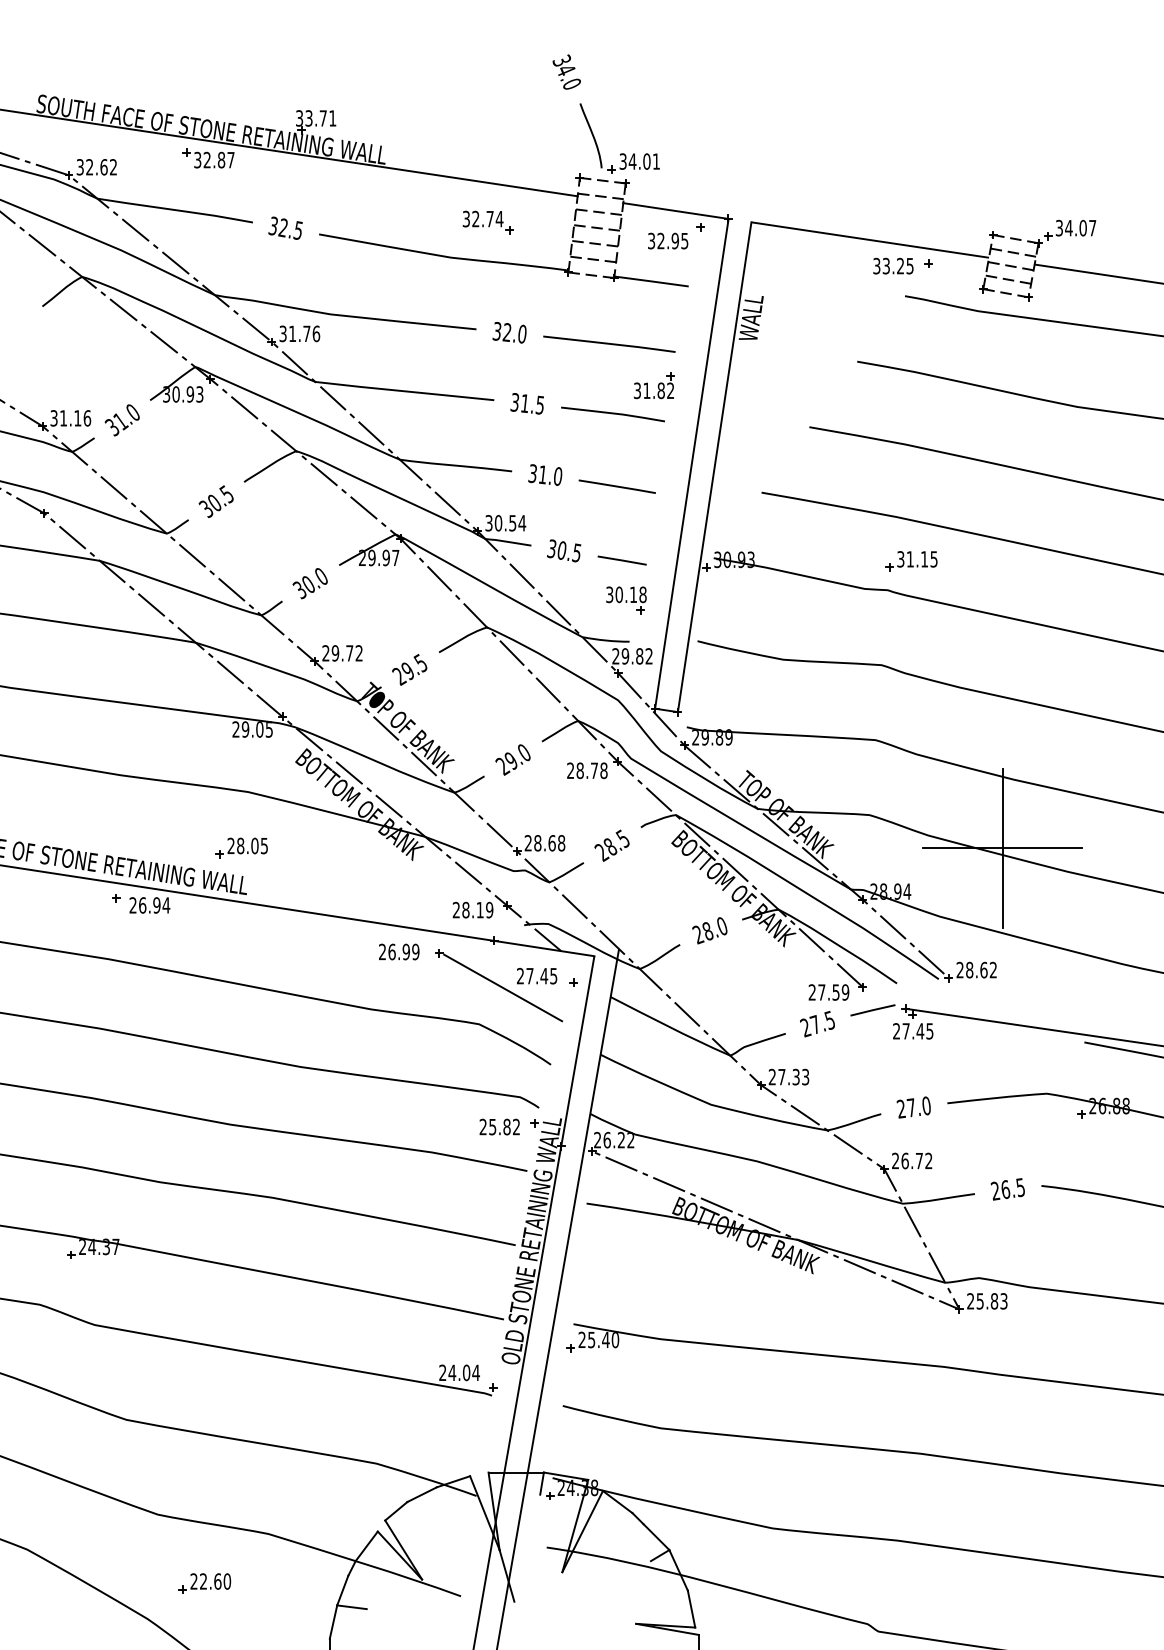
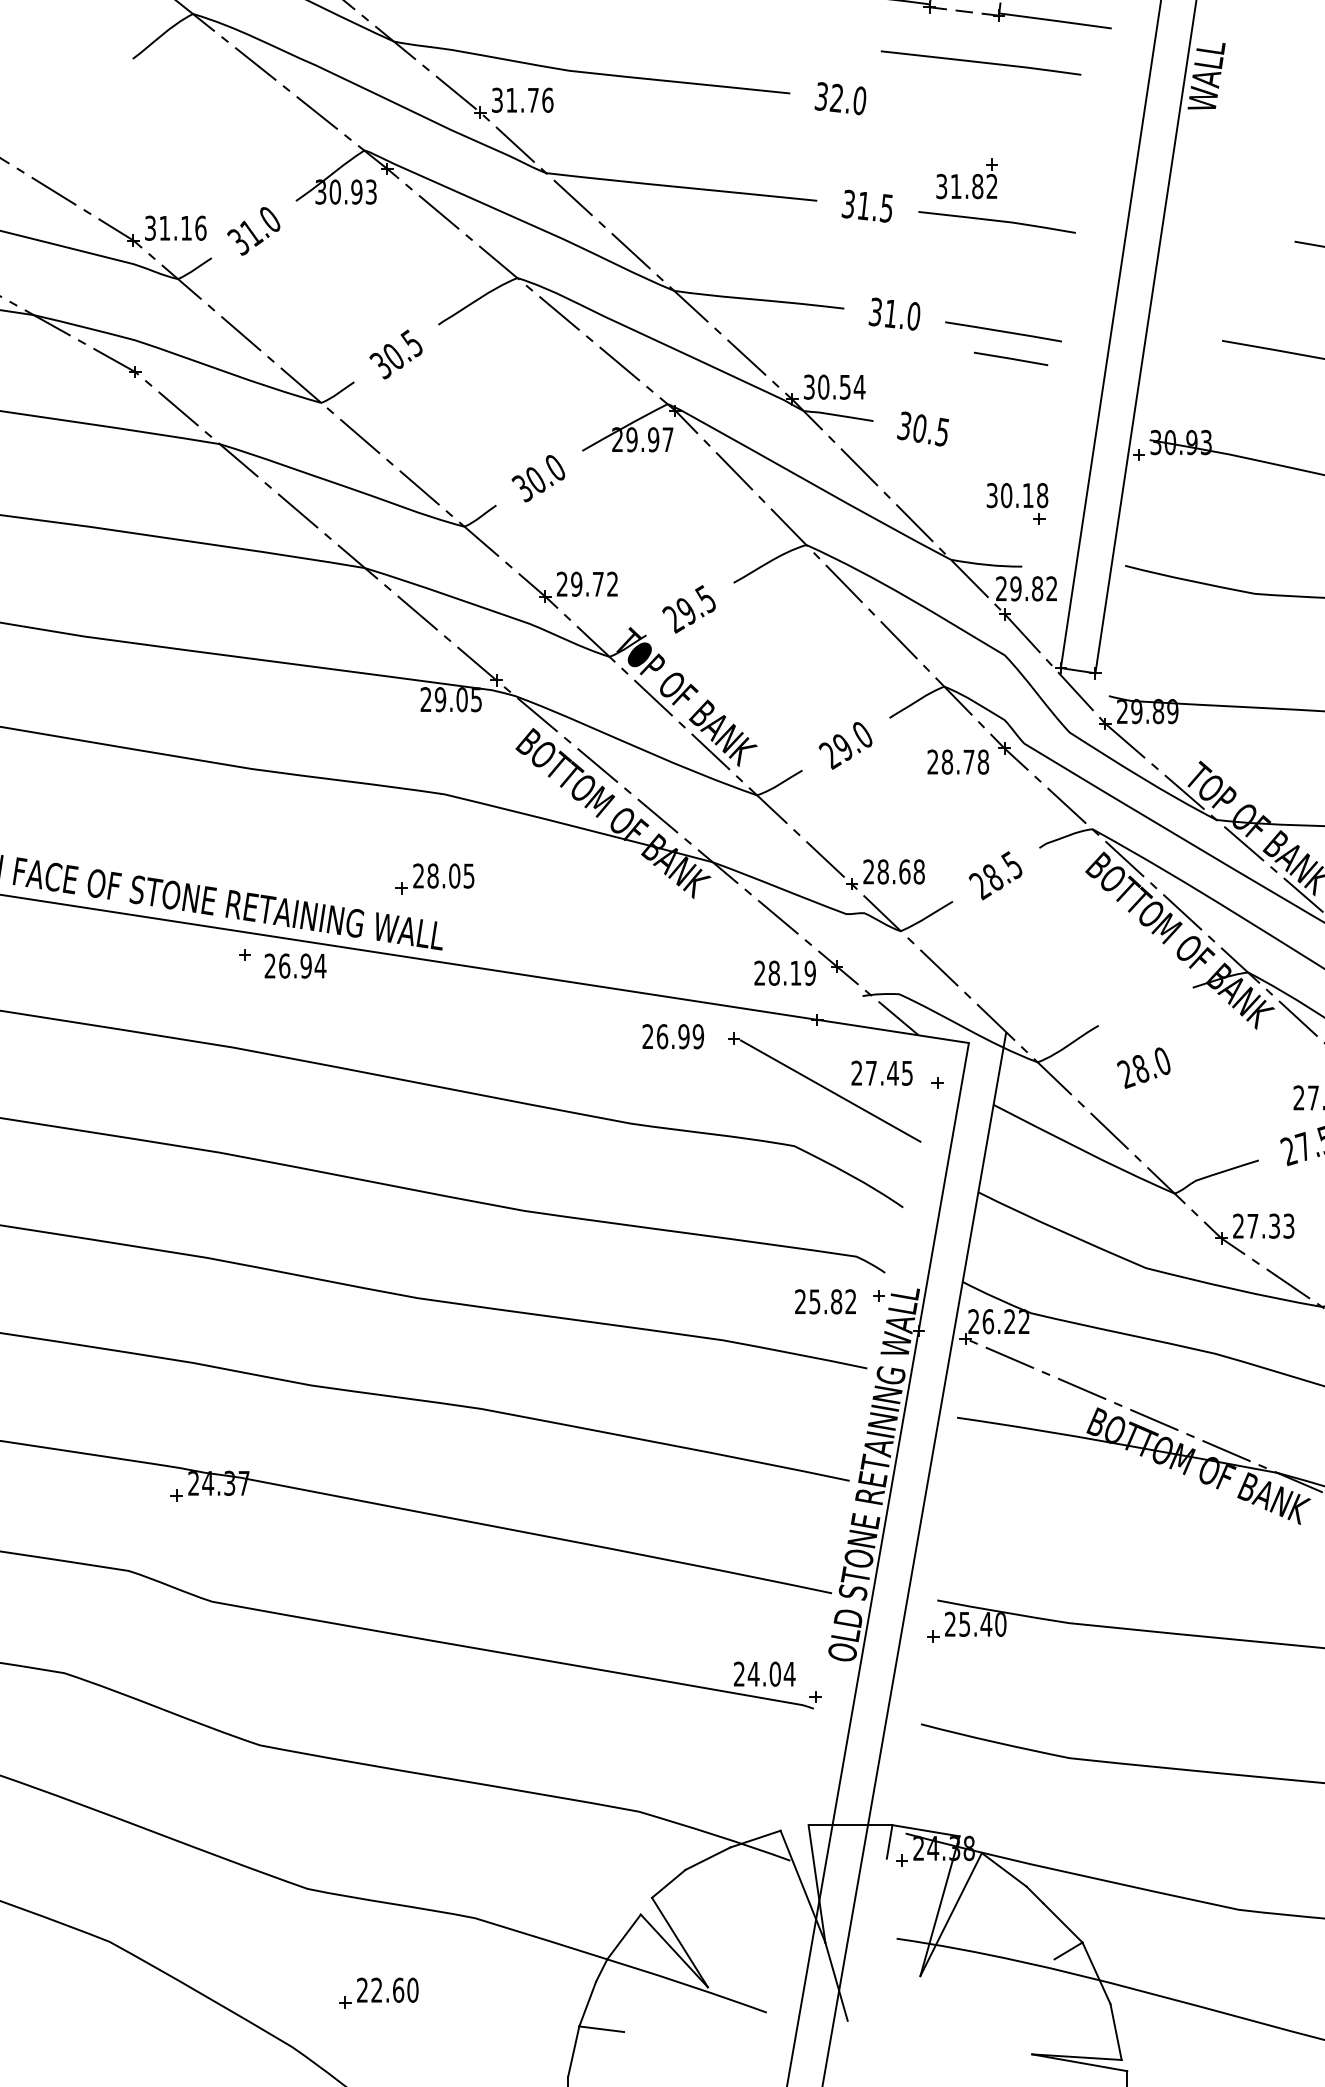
line: (609, 343) -> (981, 61), moved
part: (654, 385) -> (967, 178), moved
line: (621, 560) -> (1009, 358), moved
text: (709, 930) -> (1143, 1067), moved

